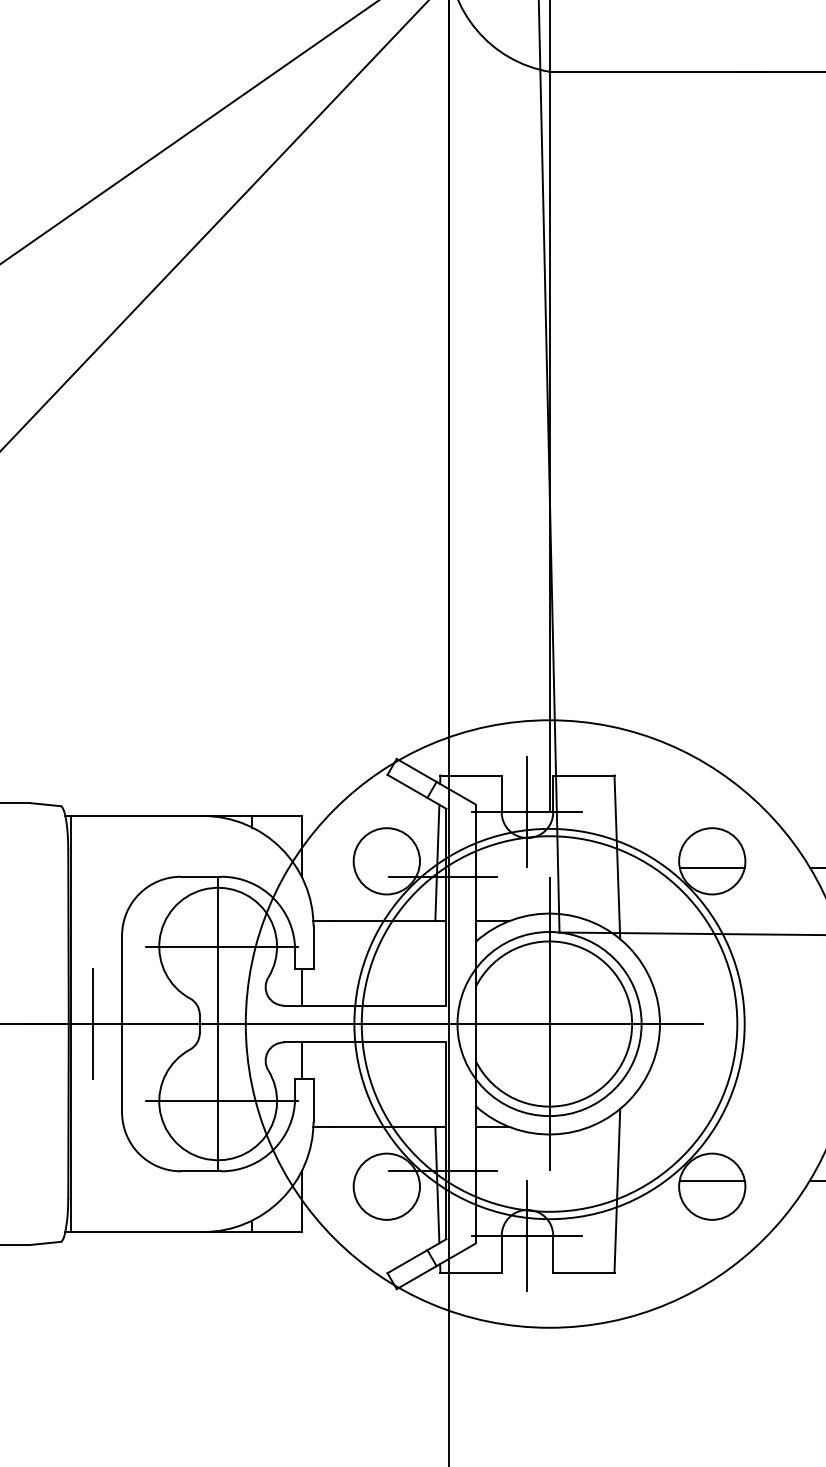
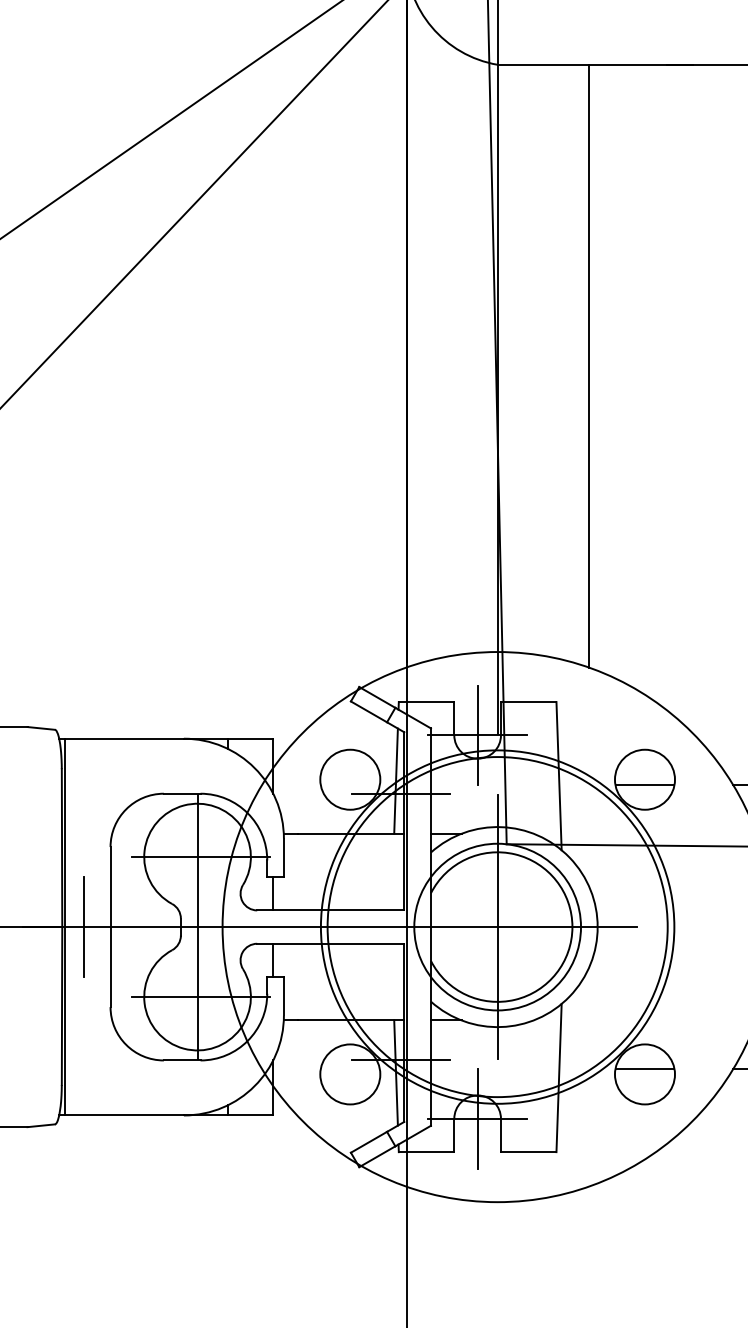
line: (649, 403) -> (588, 365), added

